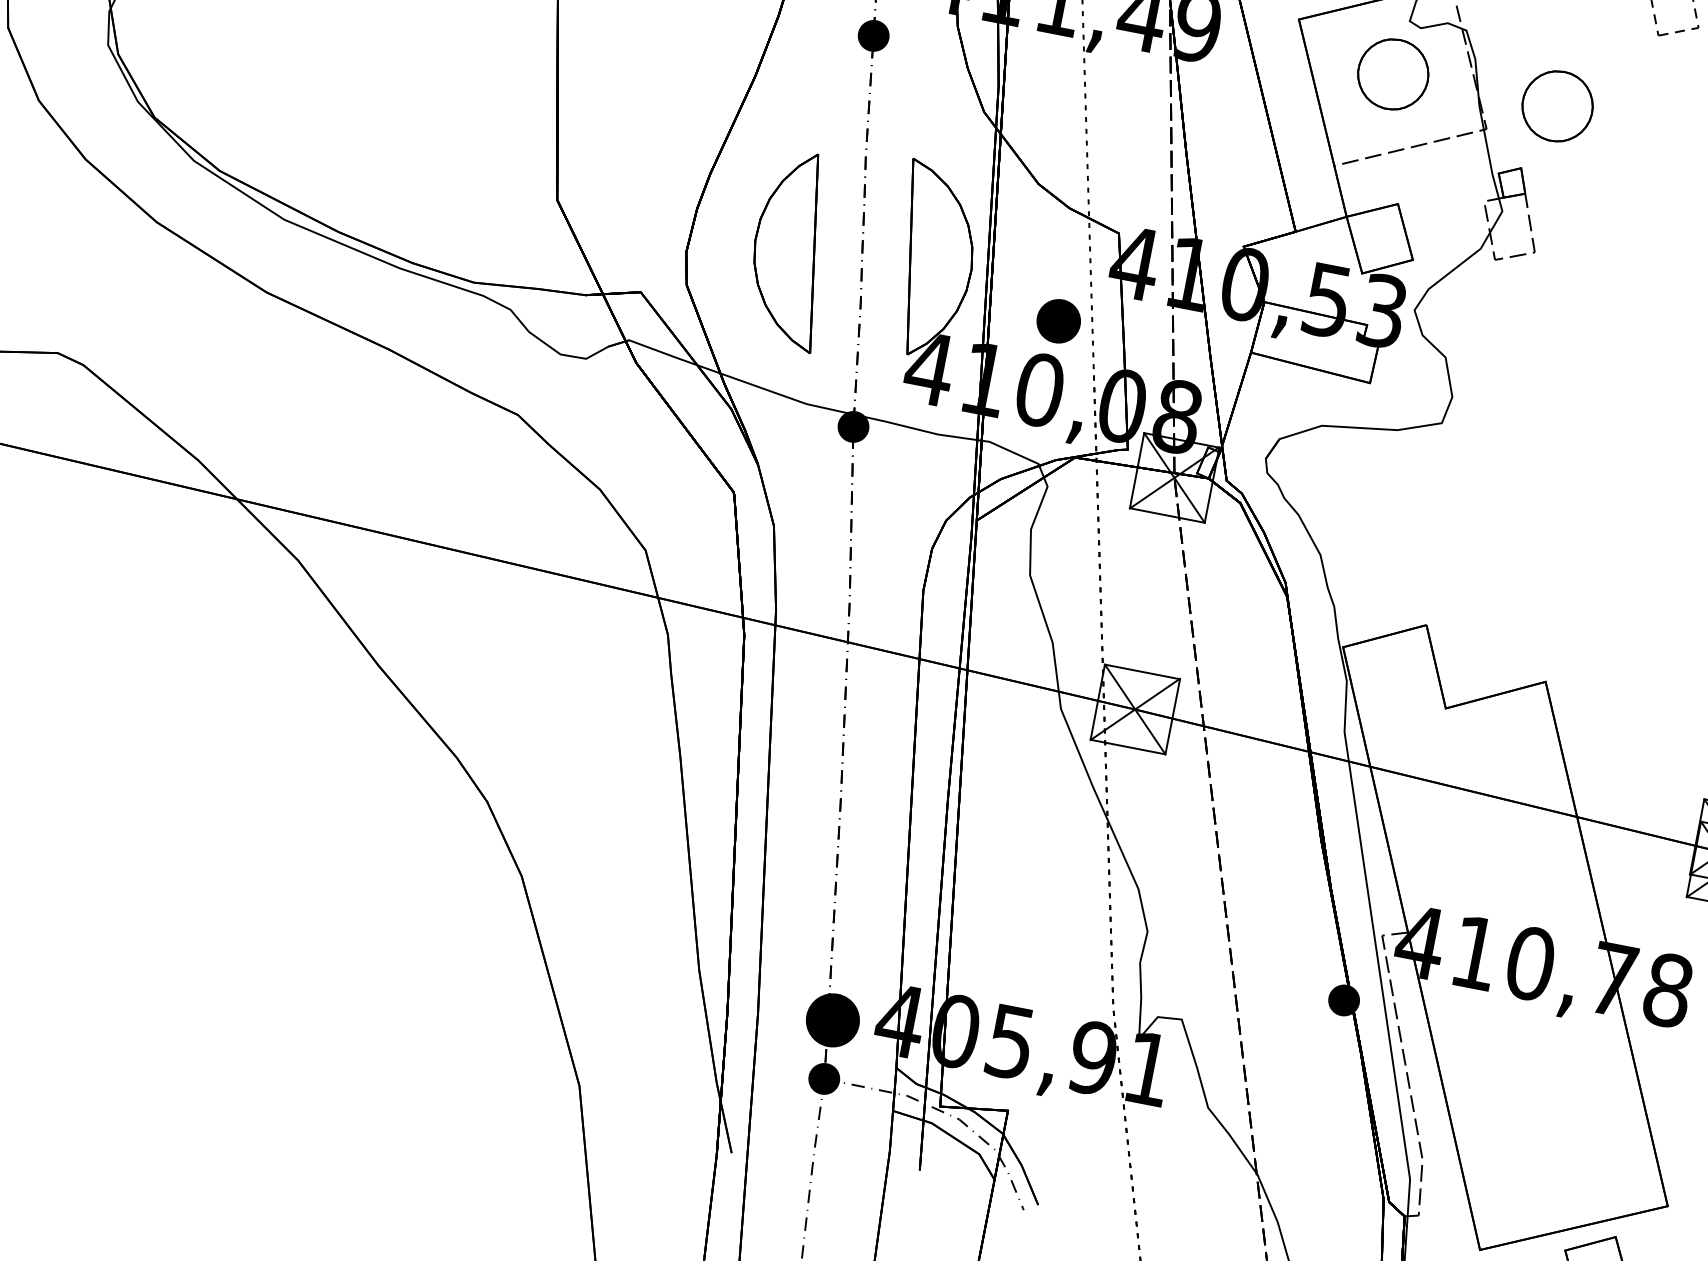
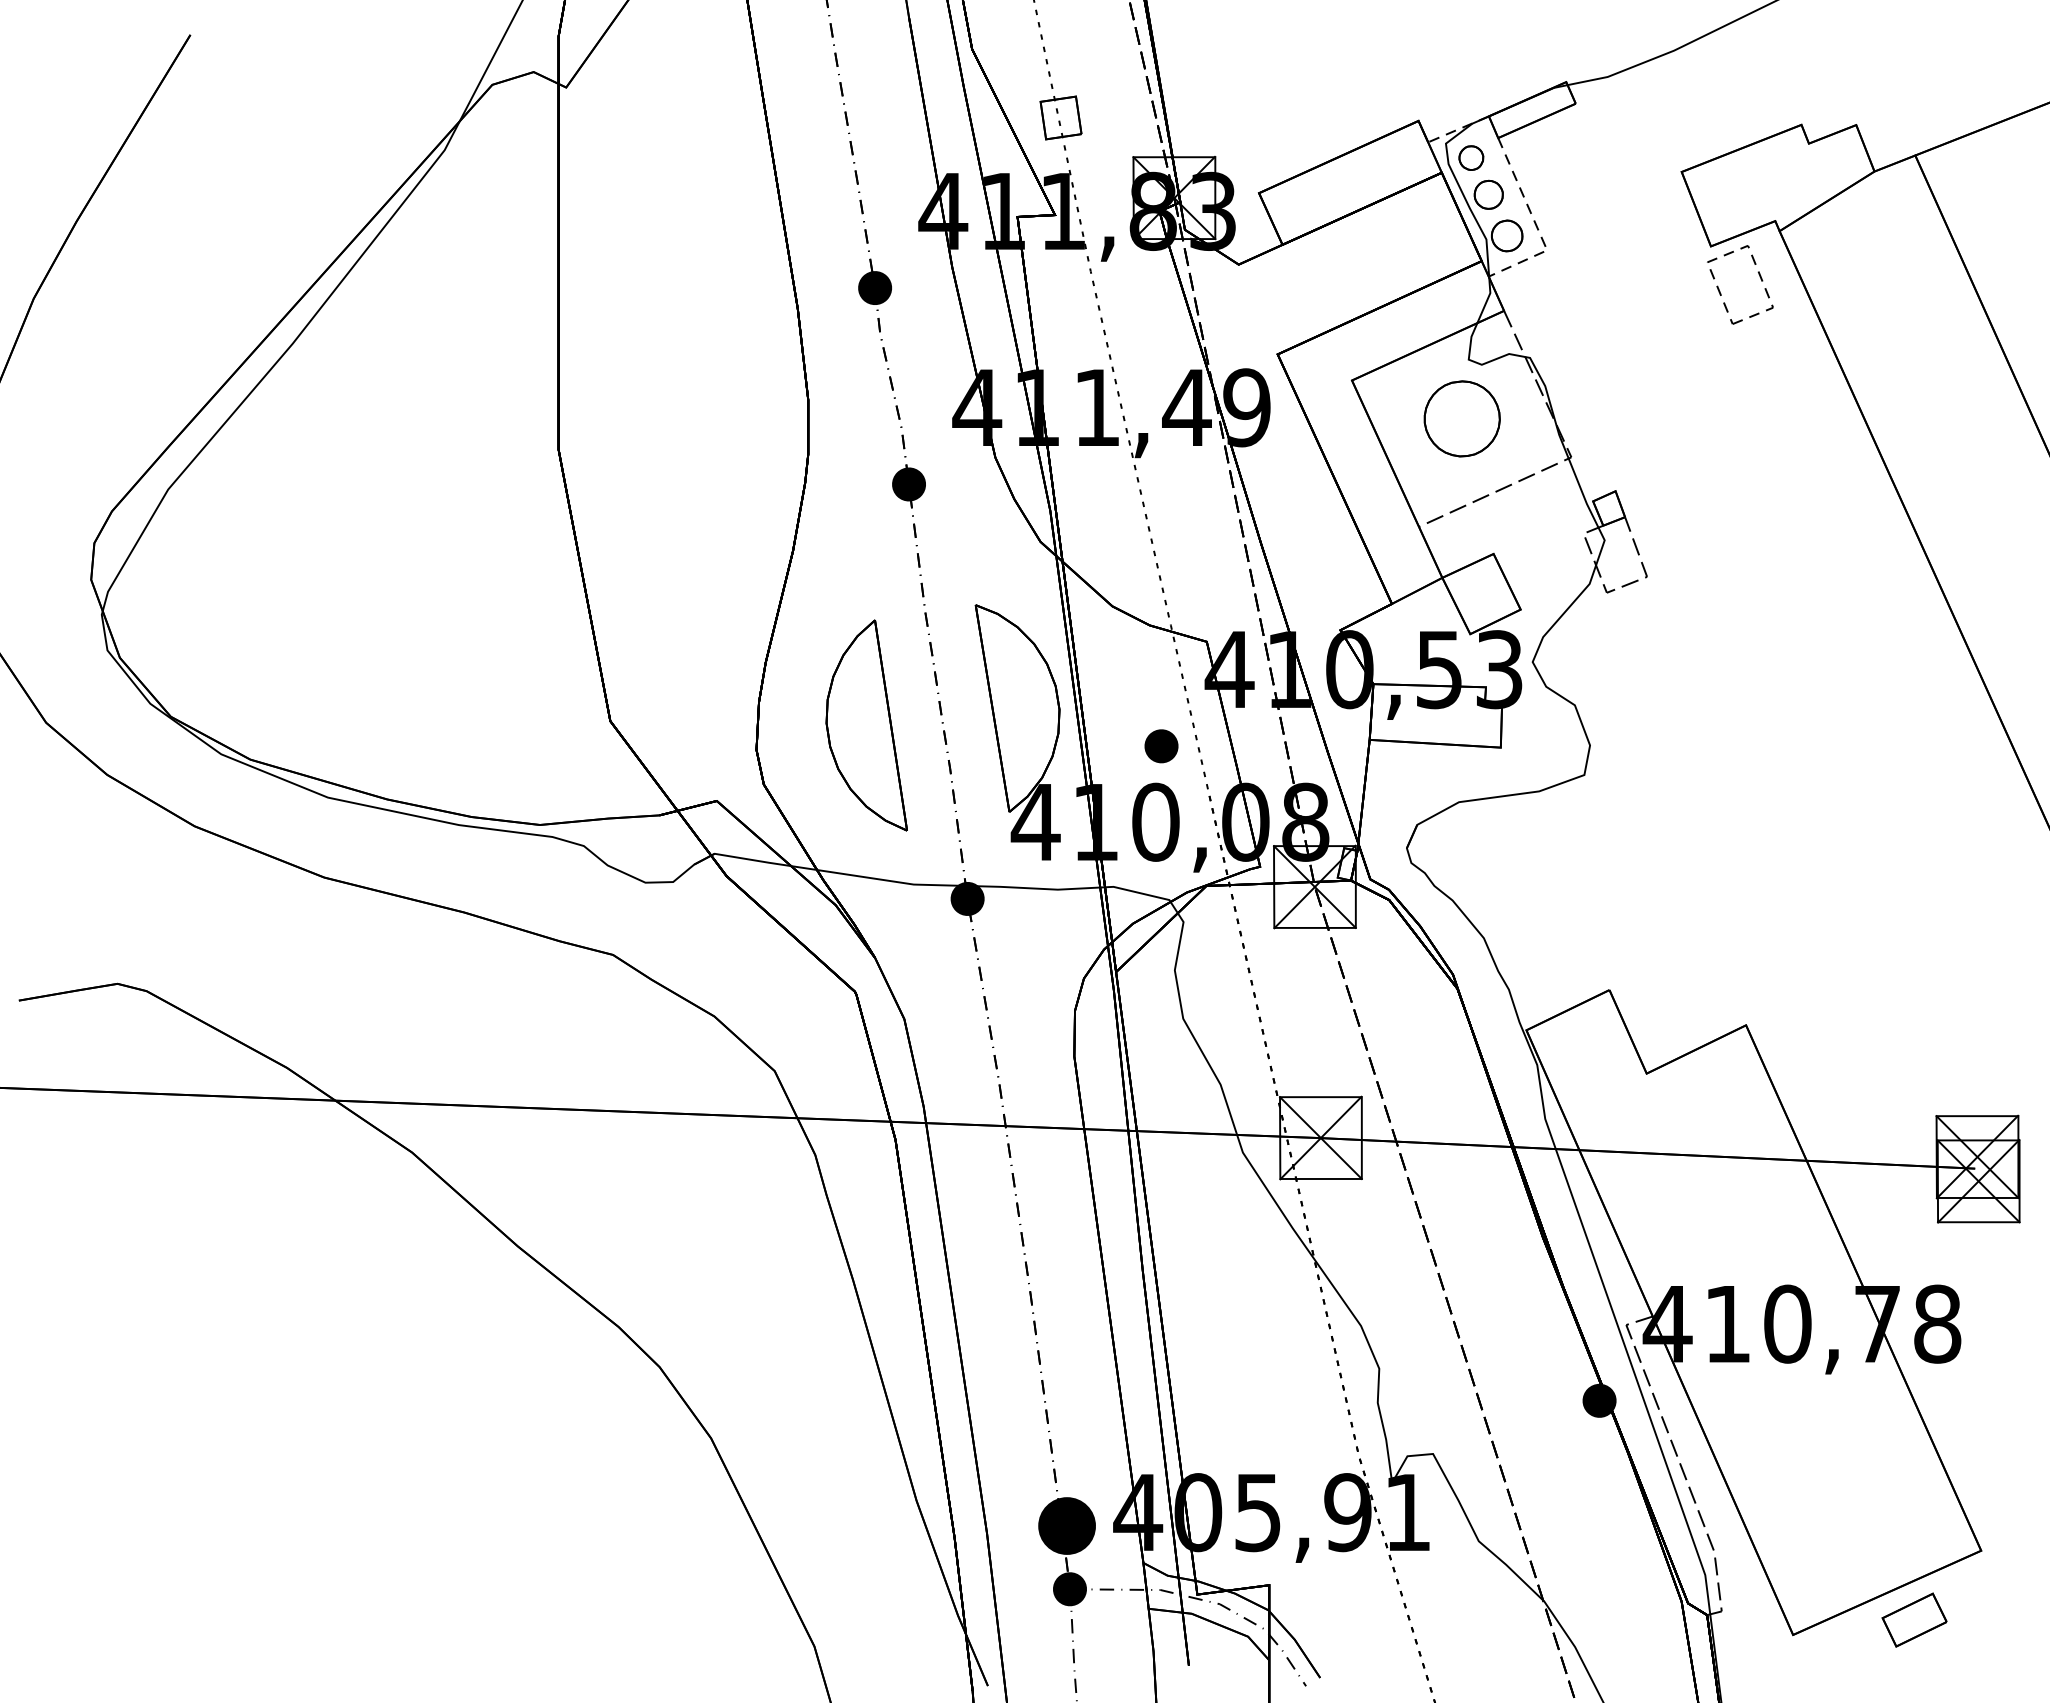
part: (1557, 105) -> (1640, 418), removed
part: (1058, 321) -> (1161, 746), size x0.71

